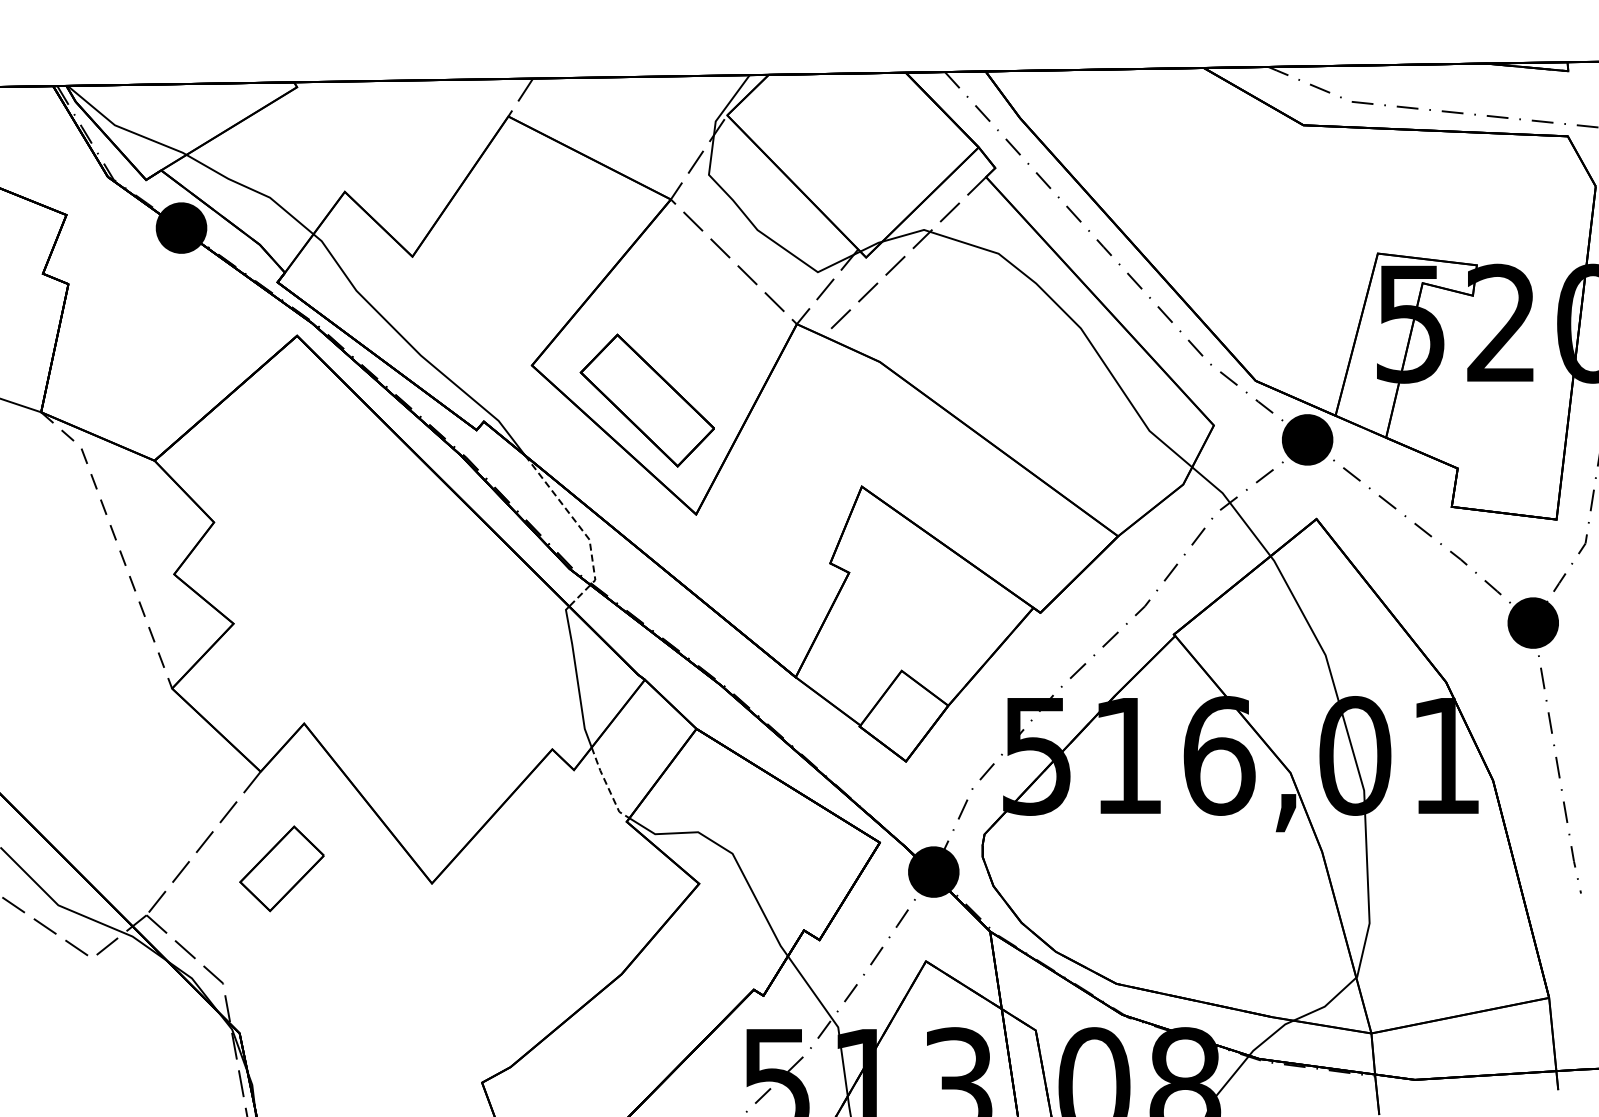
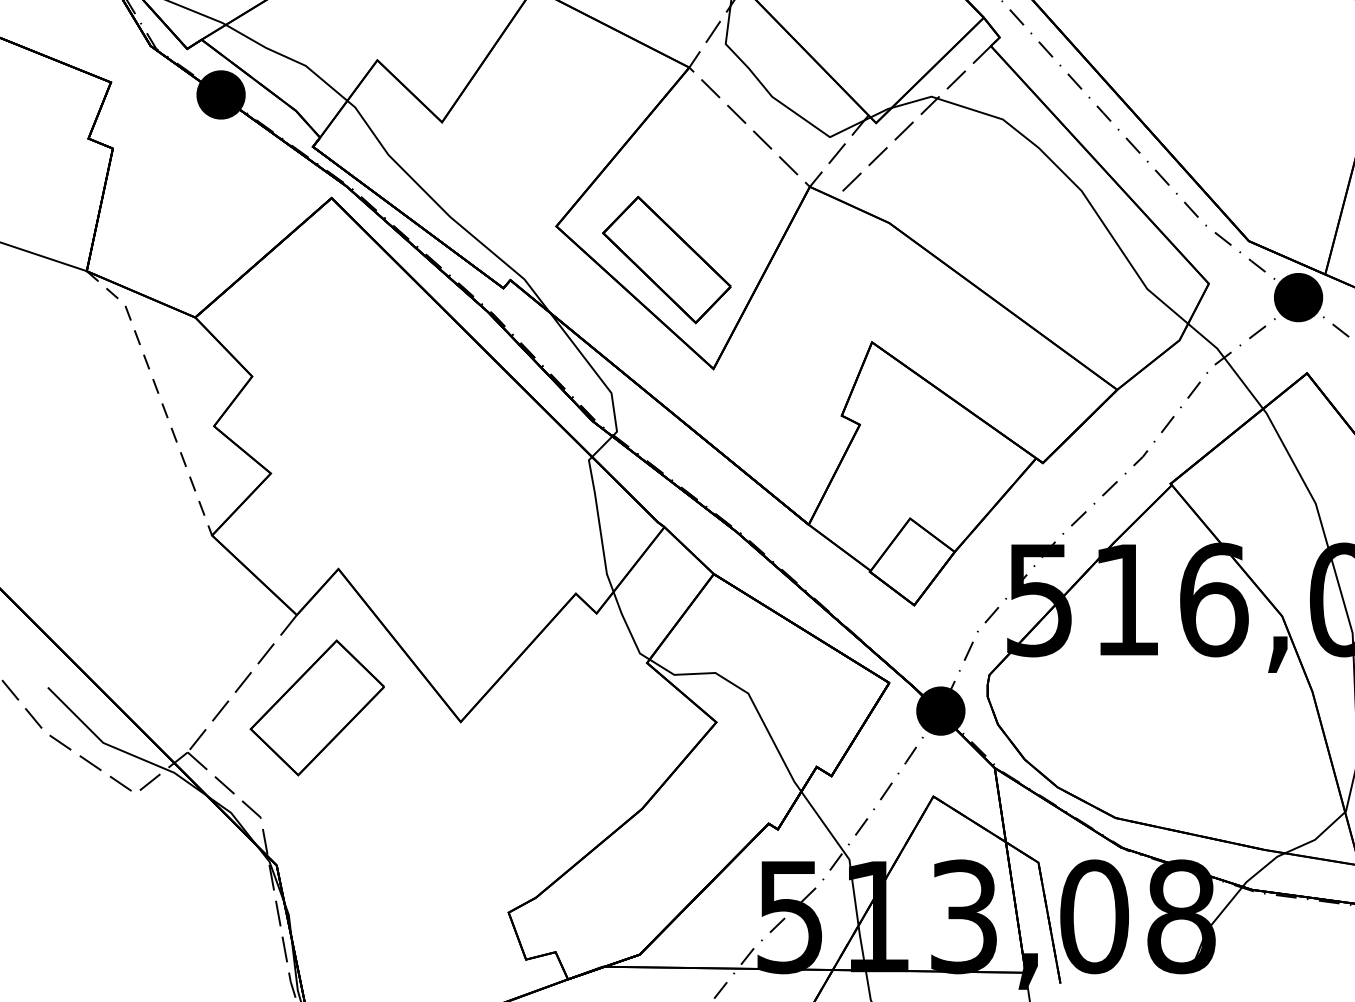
line: (581, 529) -> (603, 383), dashed -> solid
line: (607, 785) -> (628, 628), dashed -> solid
part: (281, 868) -> (316, 707), size x1.67

